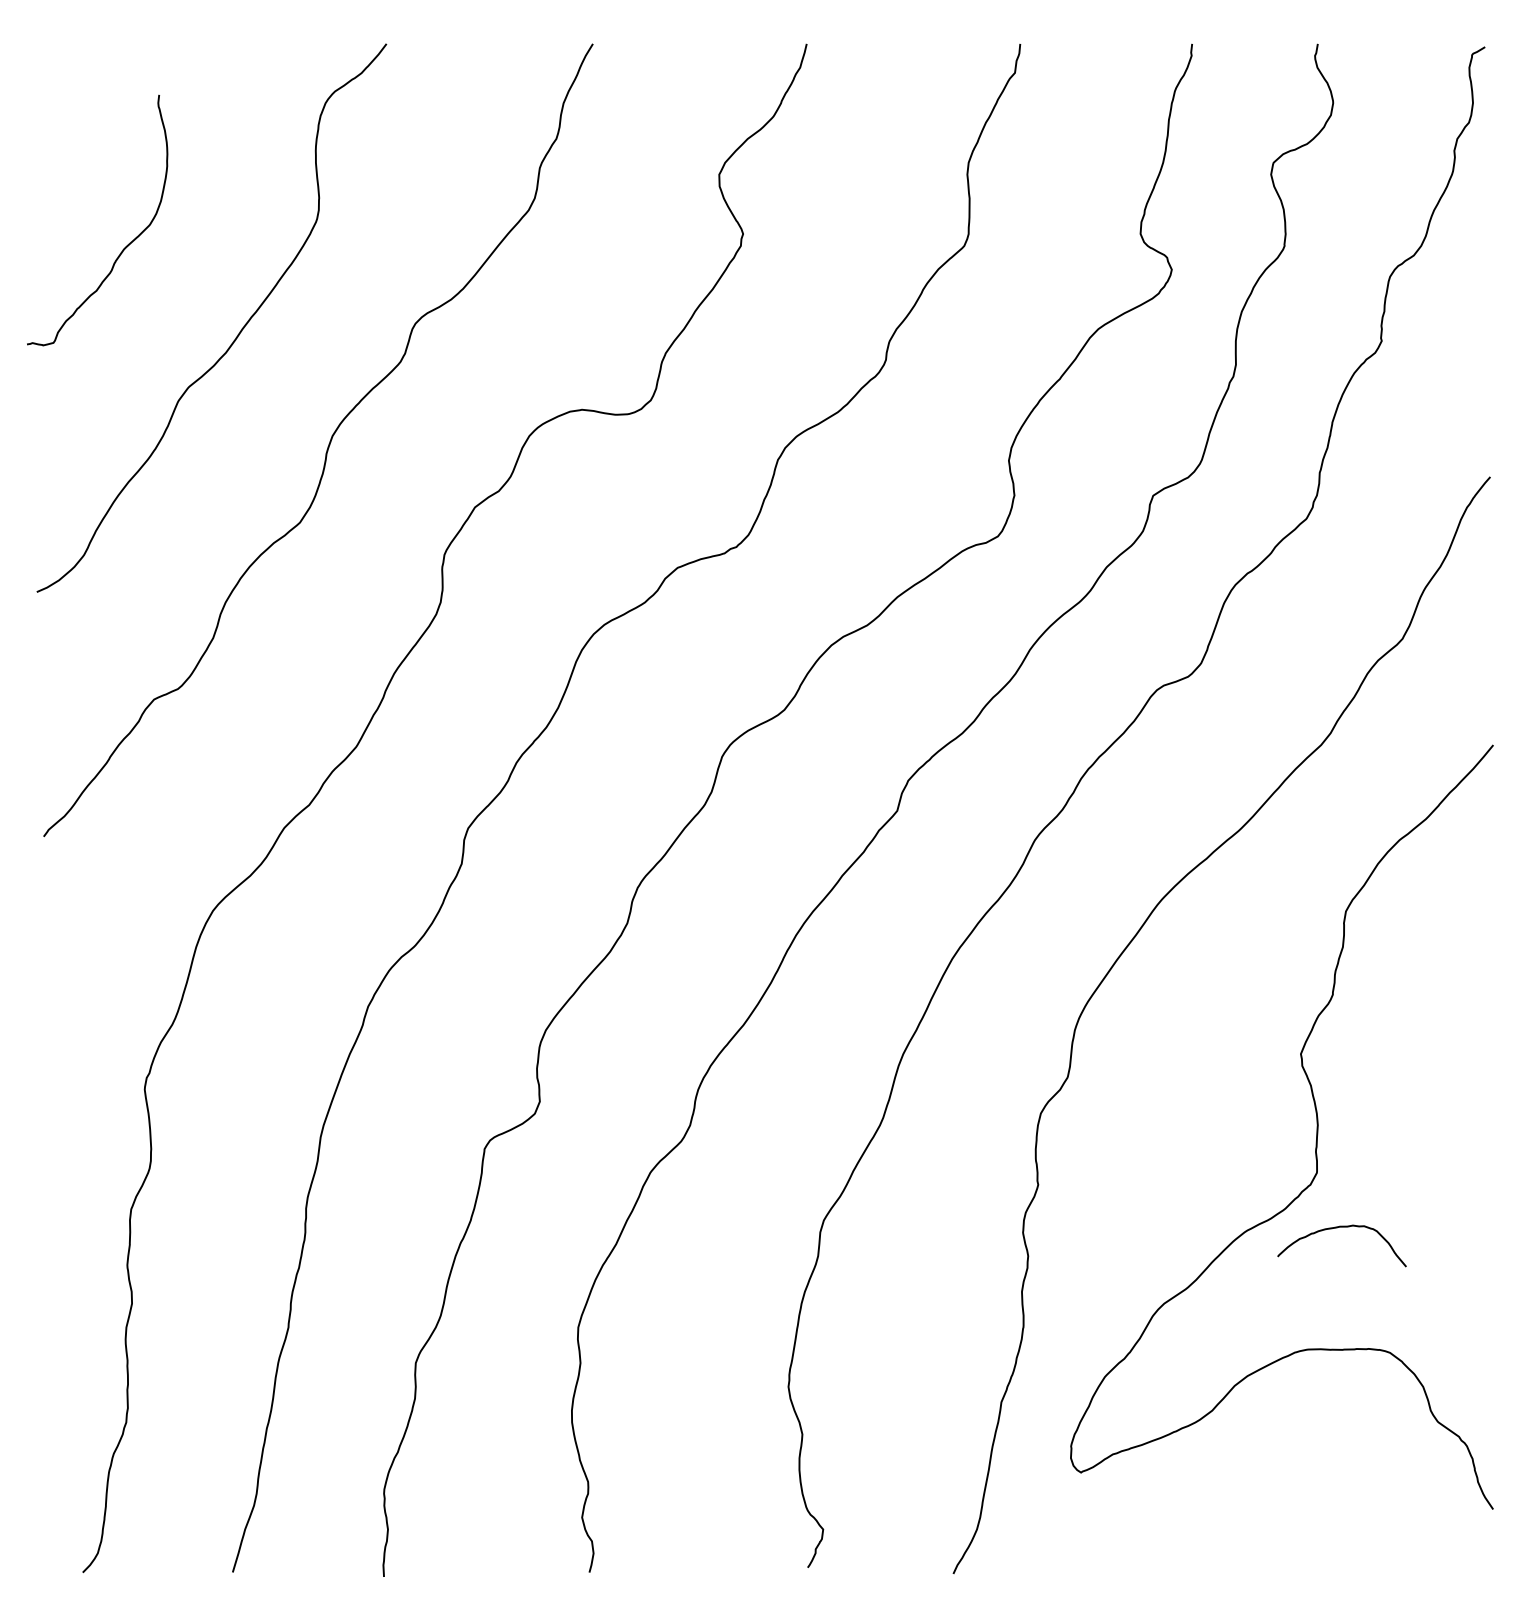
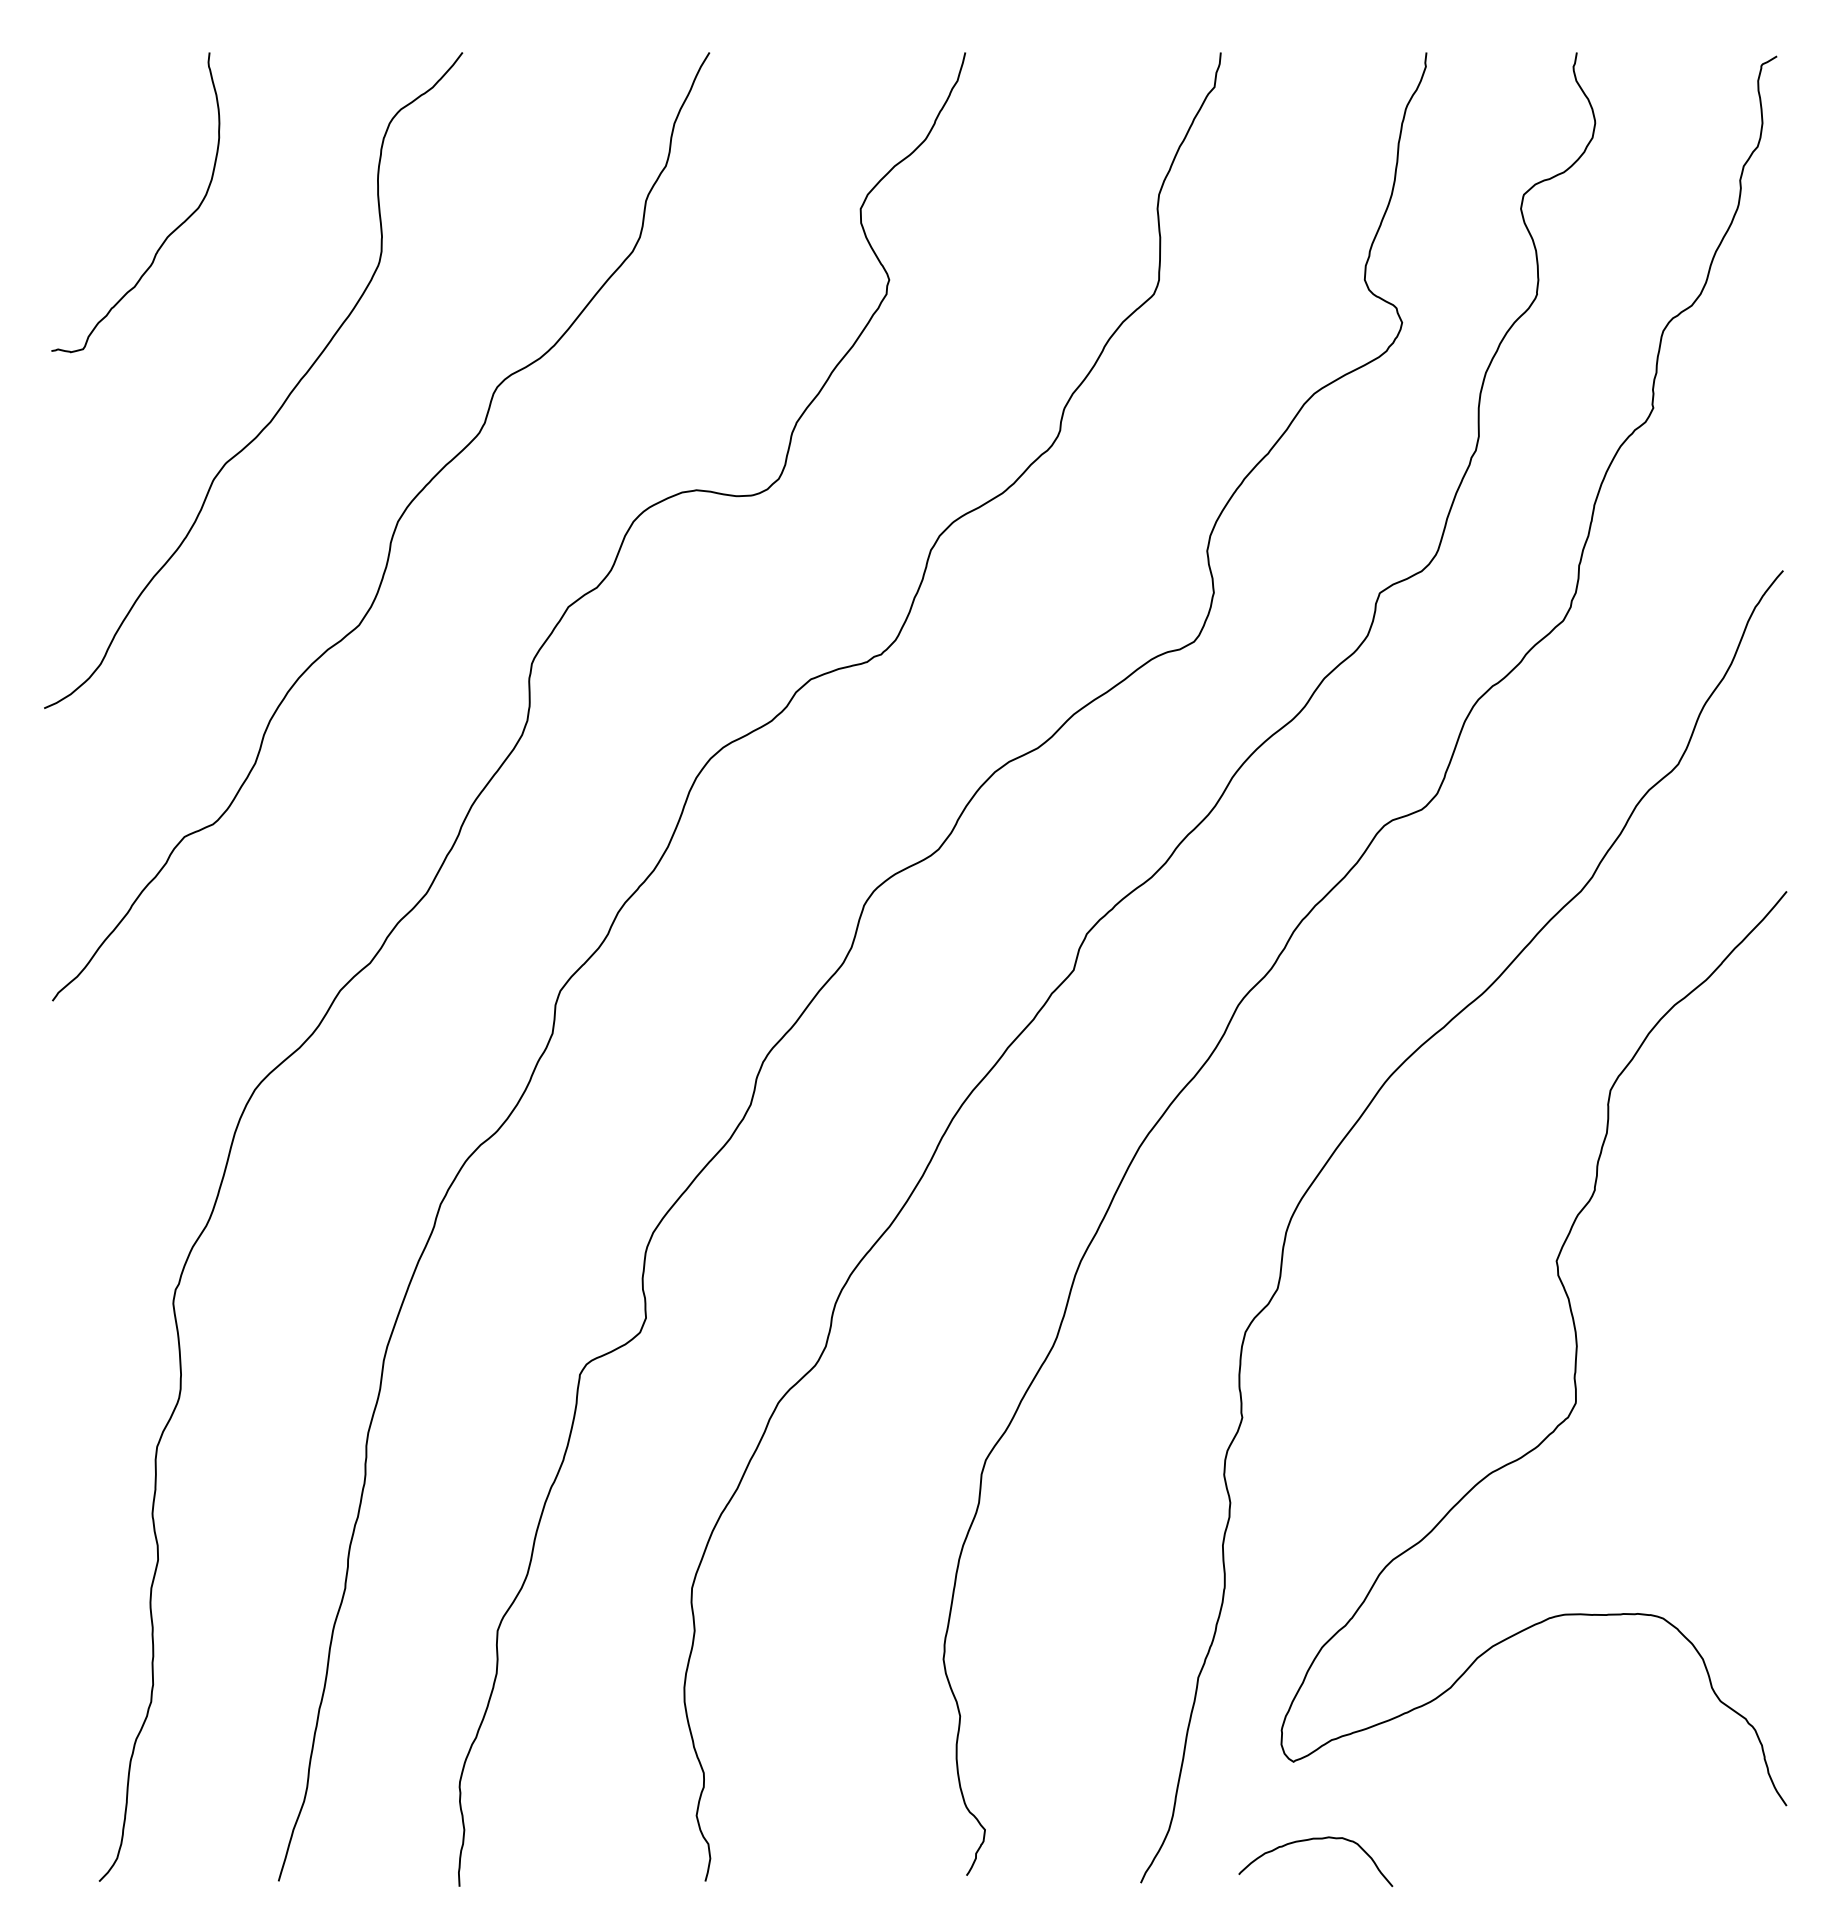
curve: (124, 247) -> (168, 234), moved
curve: (1337, 1228) -> (1310, 1840), moved

